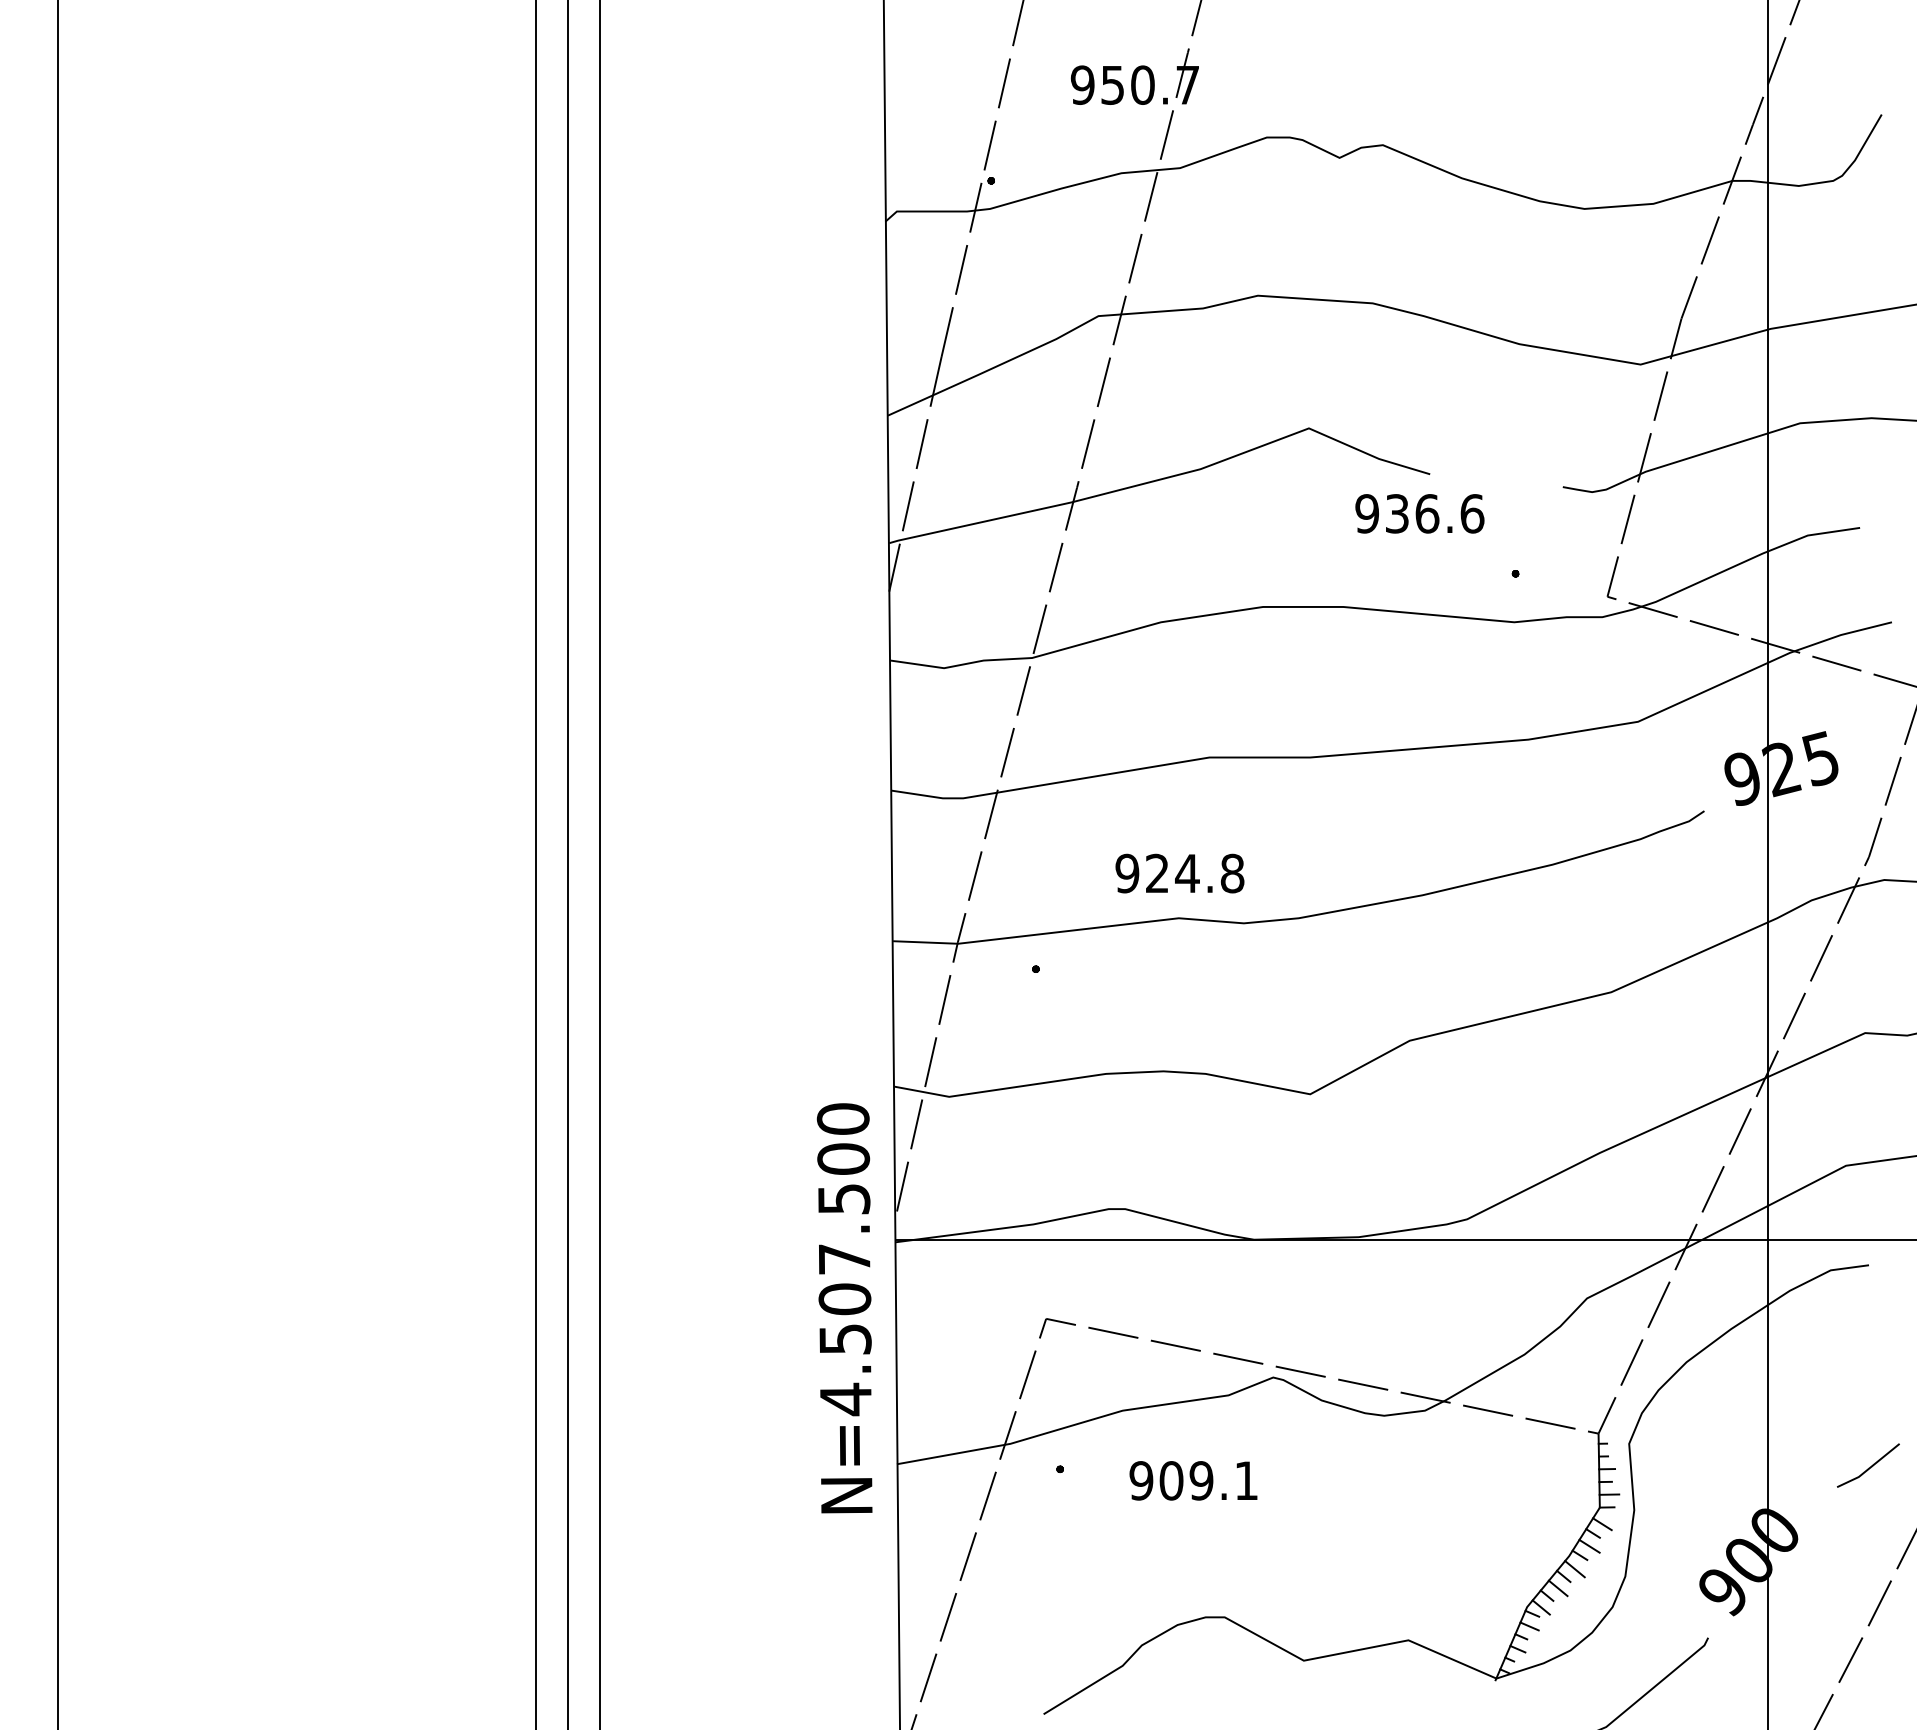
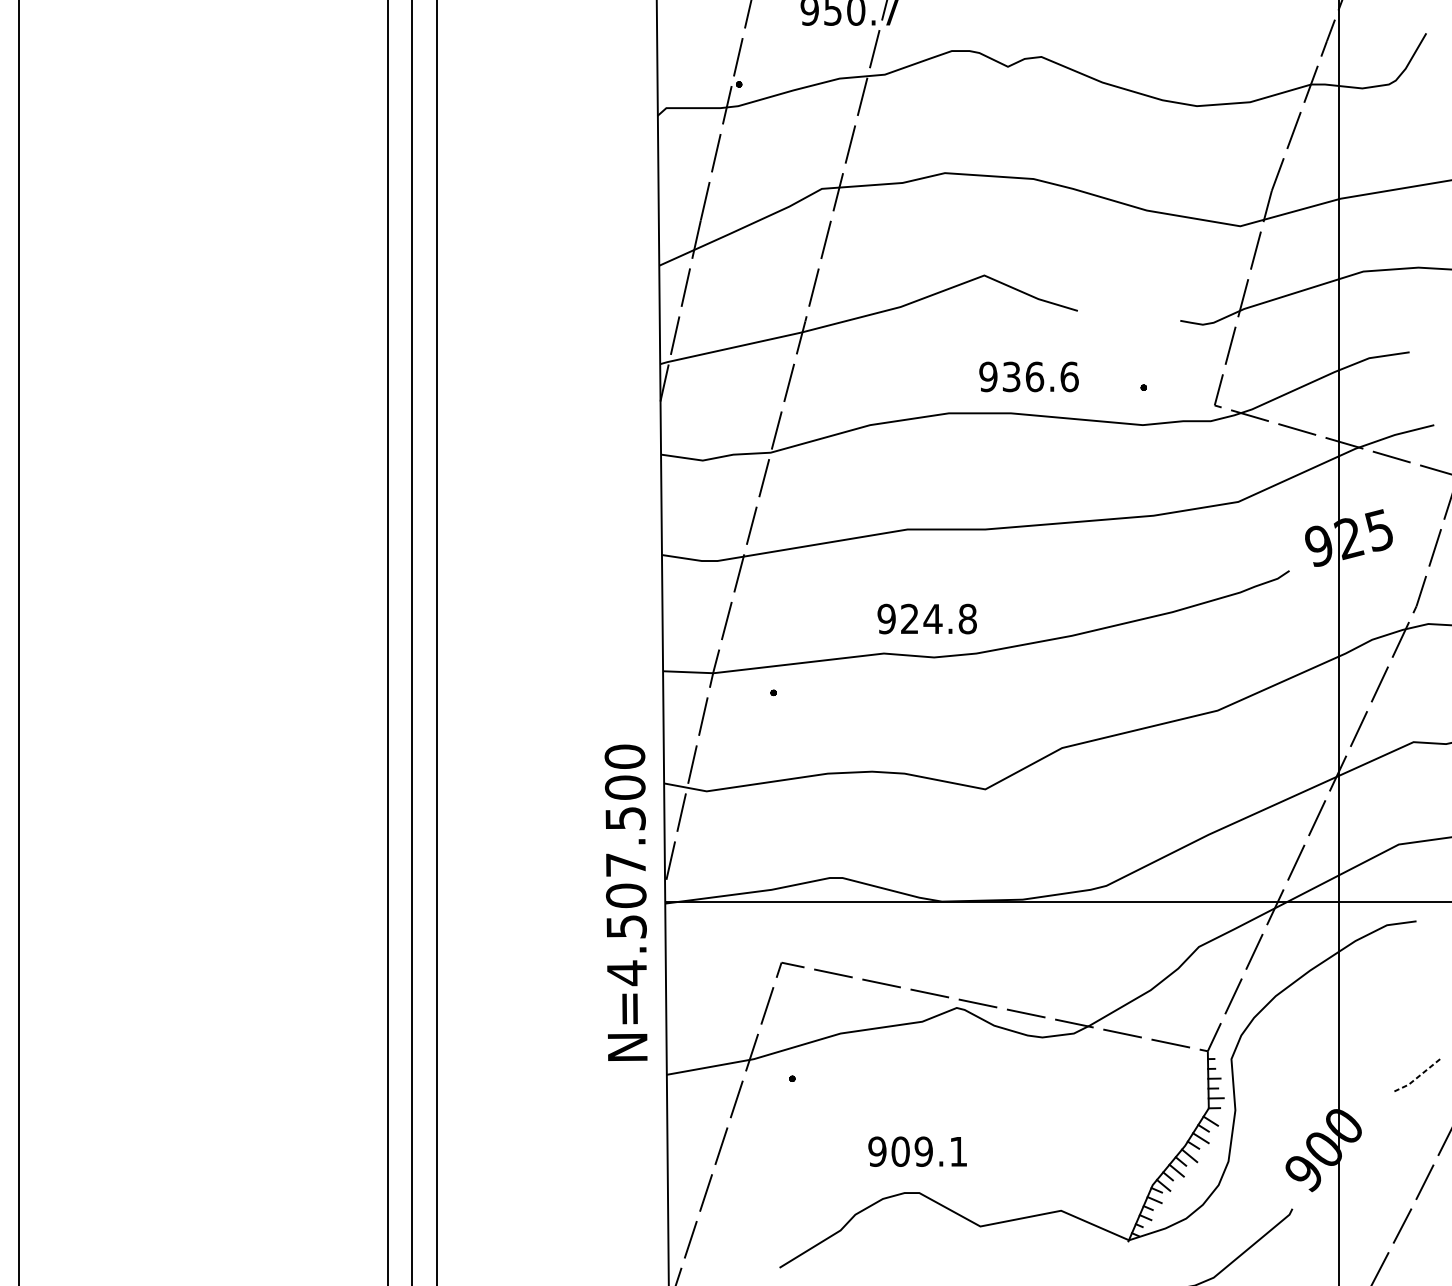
text: (1419, 513) -> (1028, 376), moved
text: (1179, 873) -> (926, 619), moved
text: (844, 1308) -> (625, 902), moved
line: (1869, 1468) -> (1416, 1078), solid -> dashed
text: (1193, 1480) -> (917, 1151), moved

